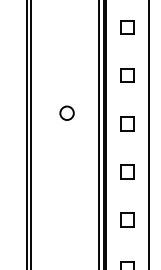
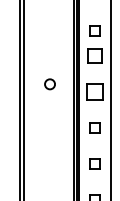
part: (127, 27) -> (94, 30), moved
part: (127, 75) -> (94, 56), size x1.4
part: (127, 123) -> (94, 91), size x1.6

